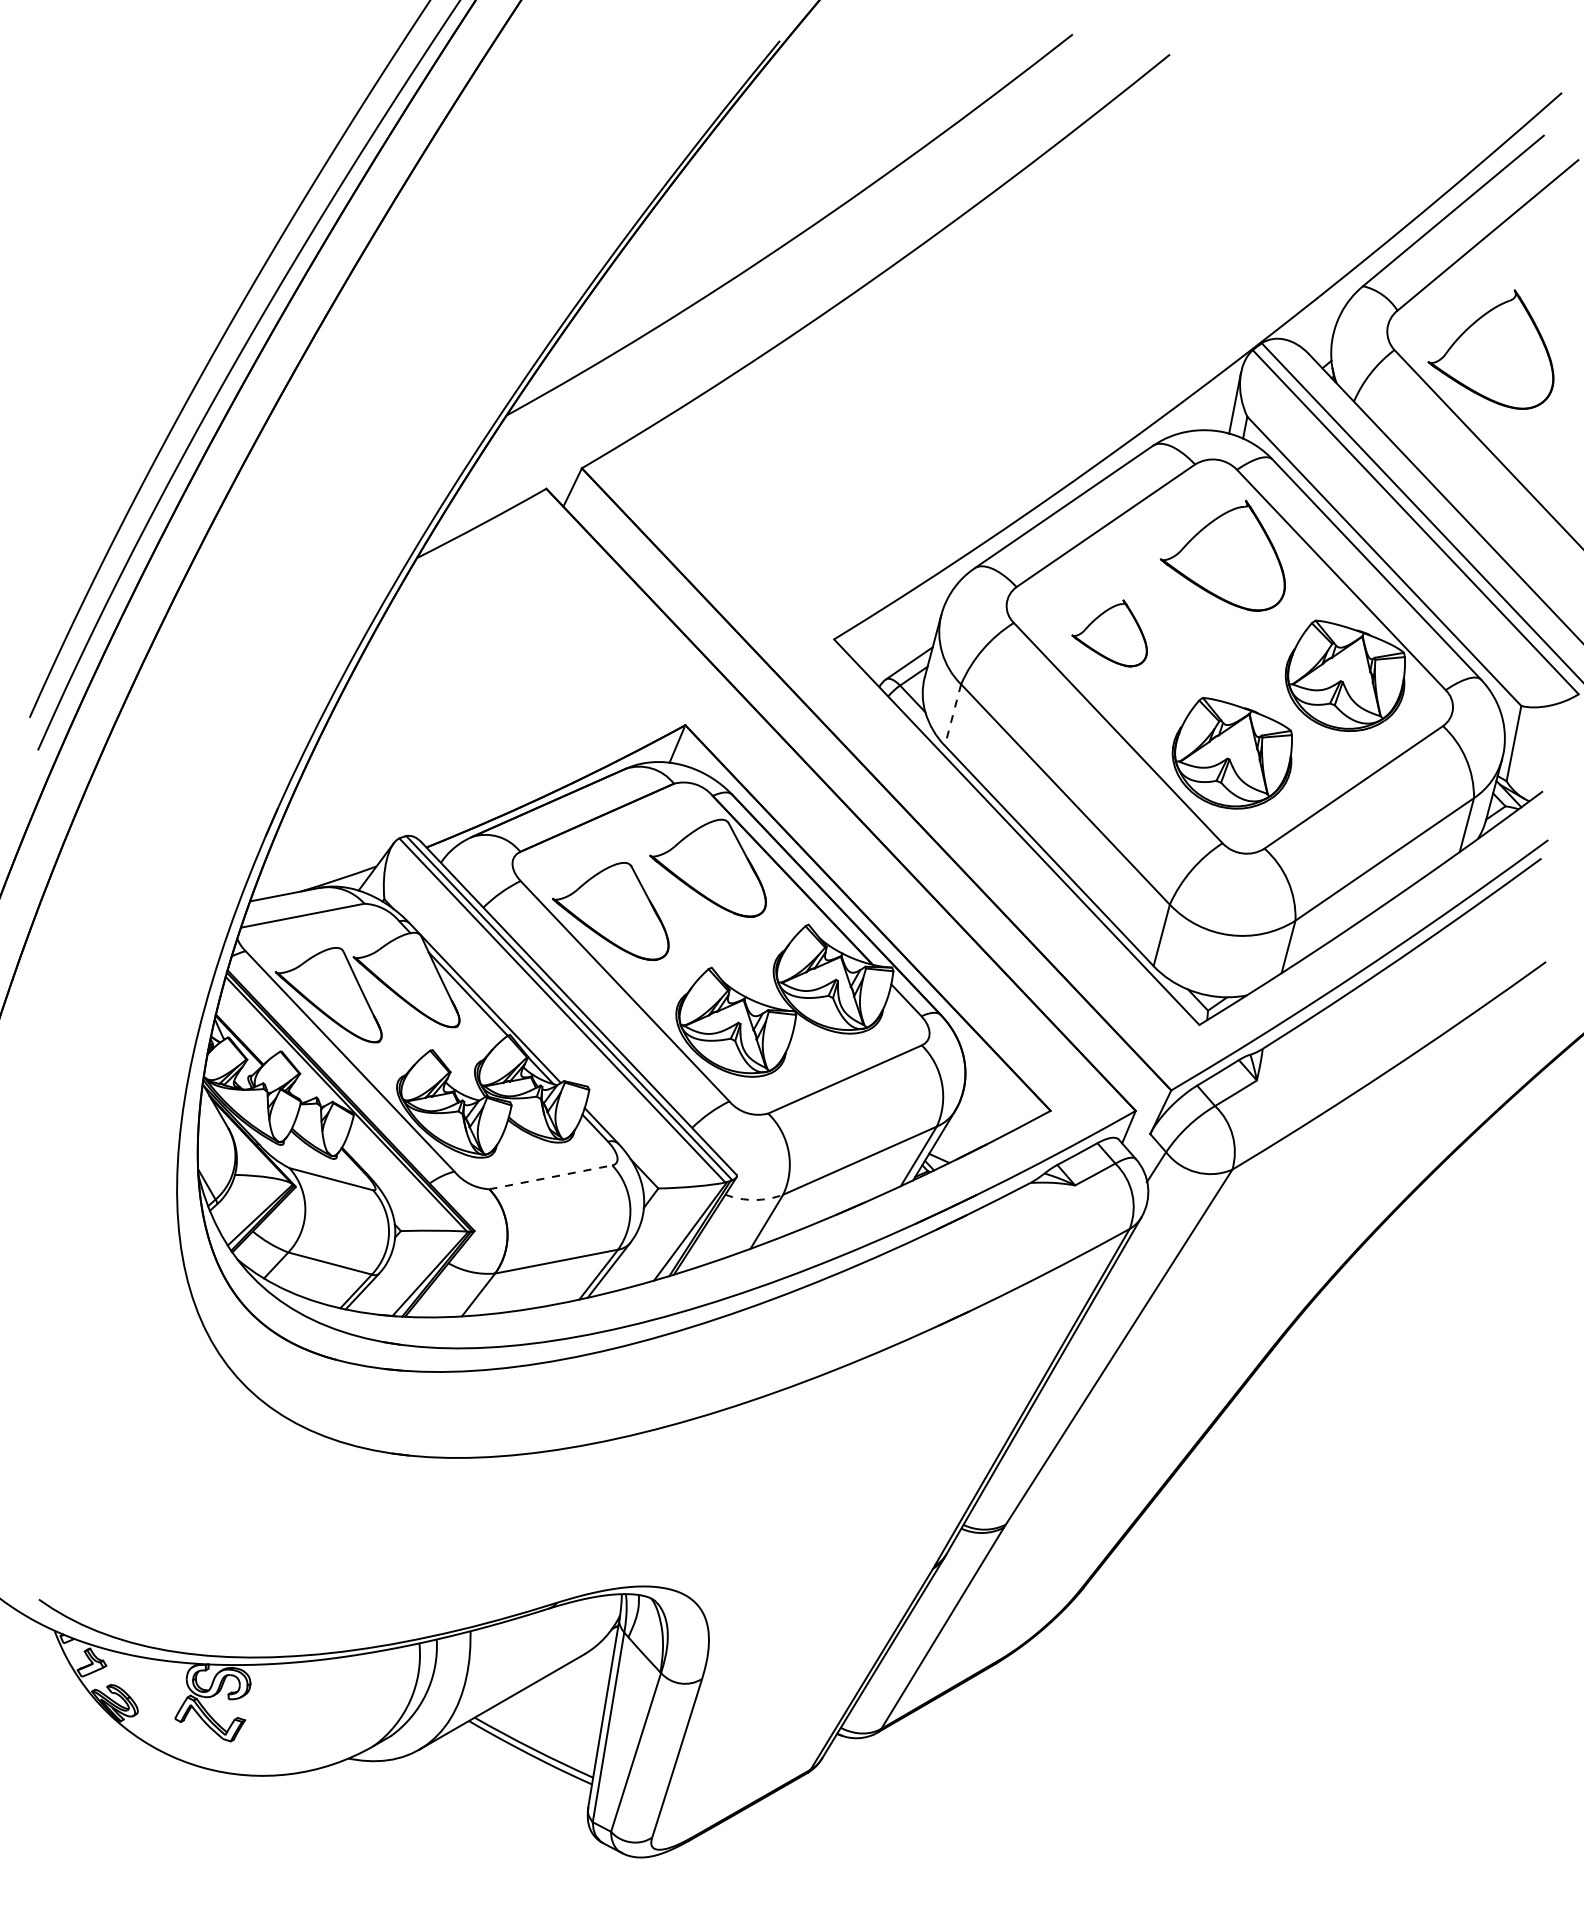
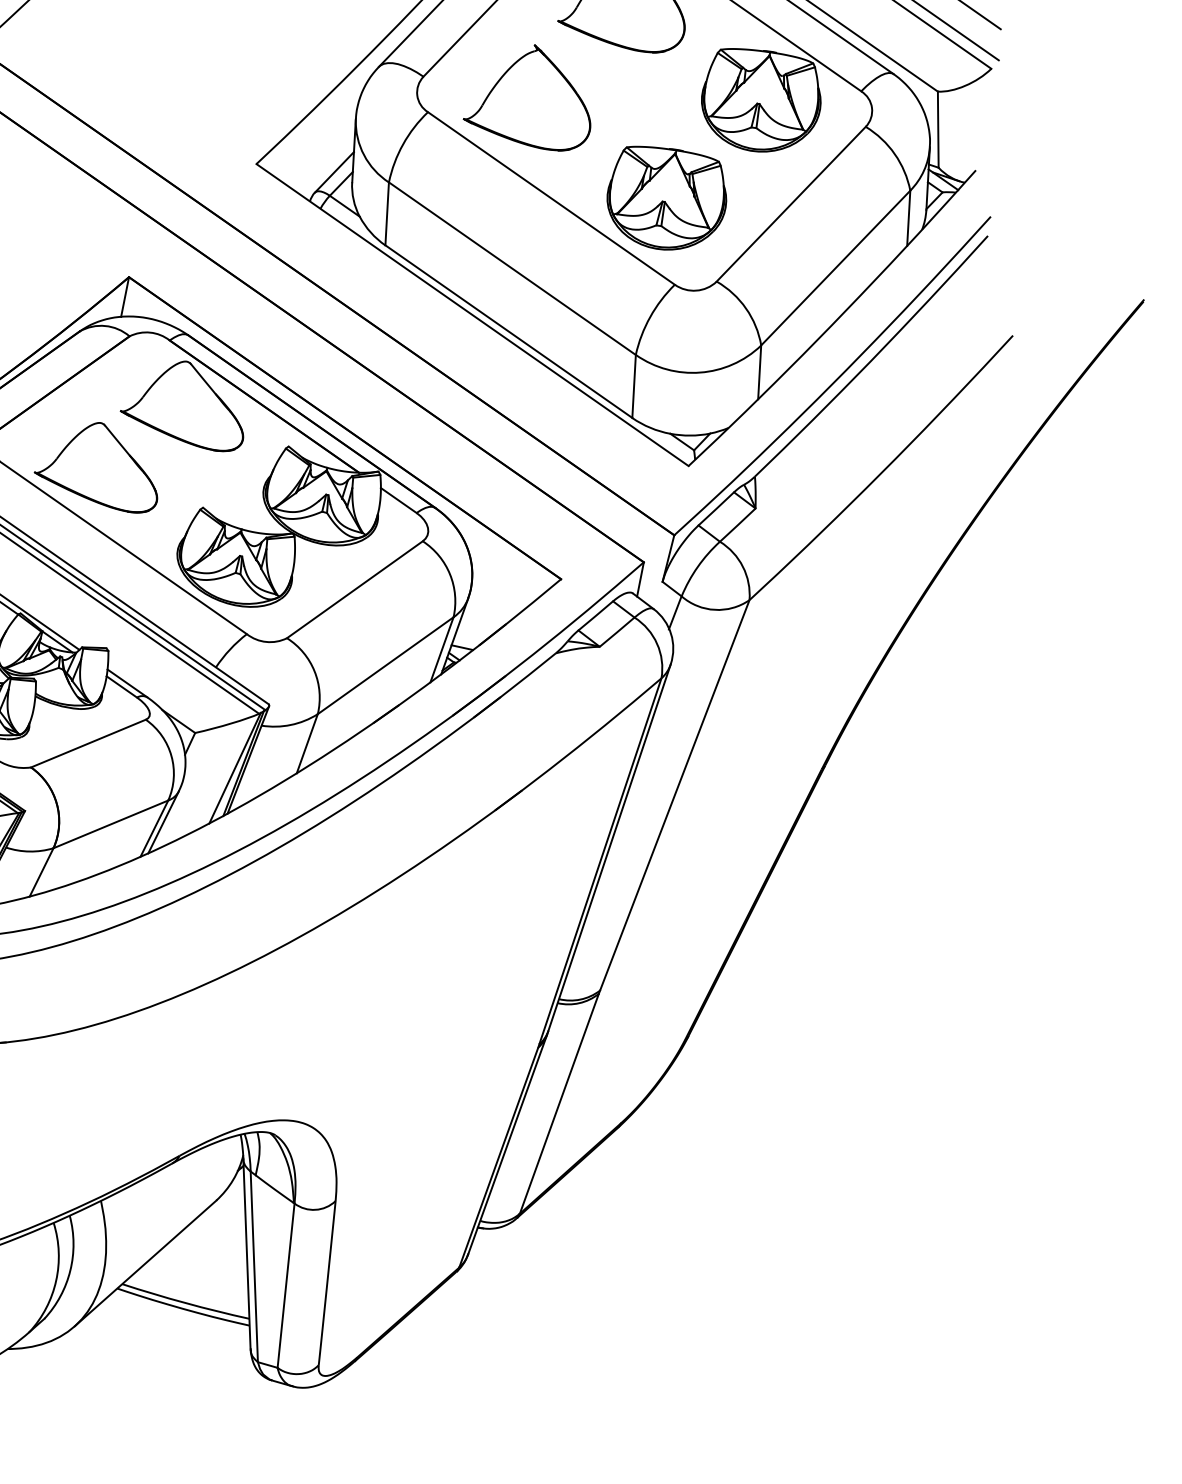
part: (1109, 633) -> (523, 103), size x1.67
line: (953, 715) -> (387, 214), dashed -> solid
line: (550, 1177) -> (88, 743), dashed -> solid
arc: (754, 1200) -> (291, 725), dashed -> solid

